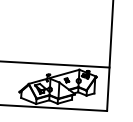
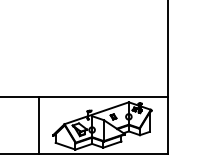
line: (8, 83) -> (38, 125), added

